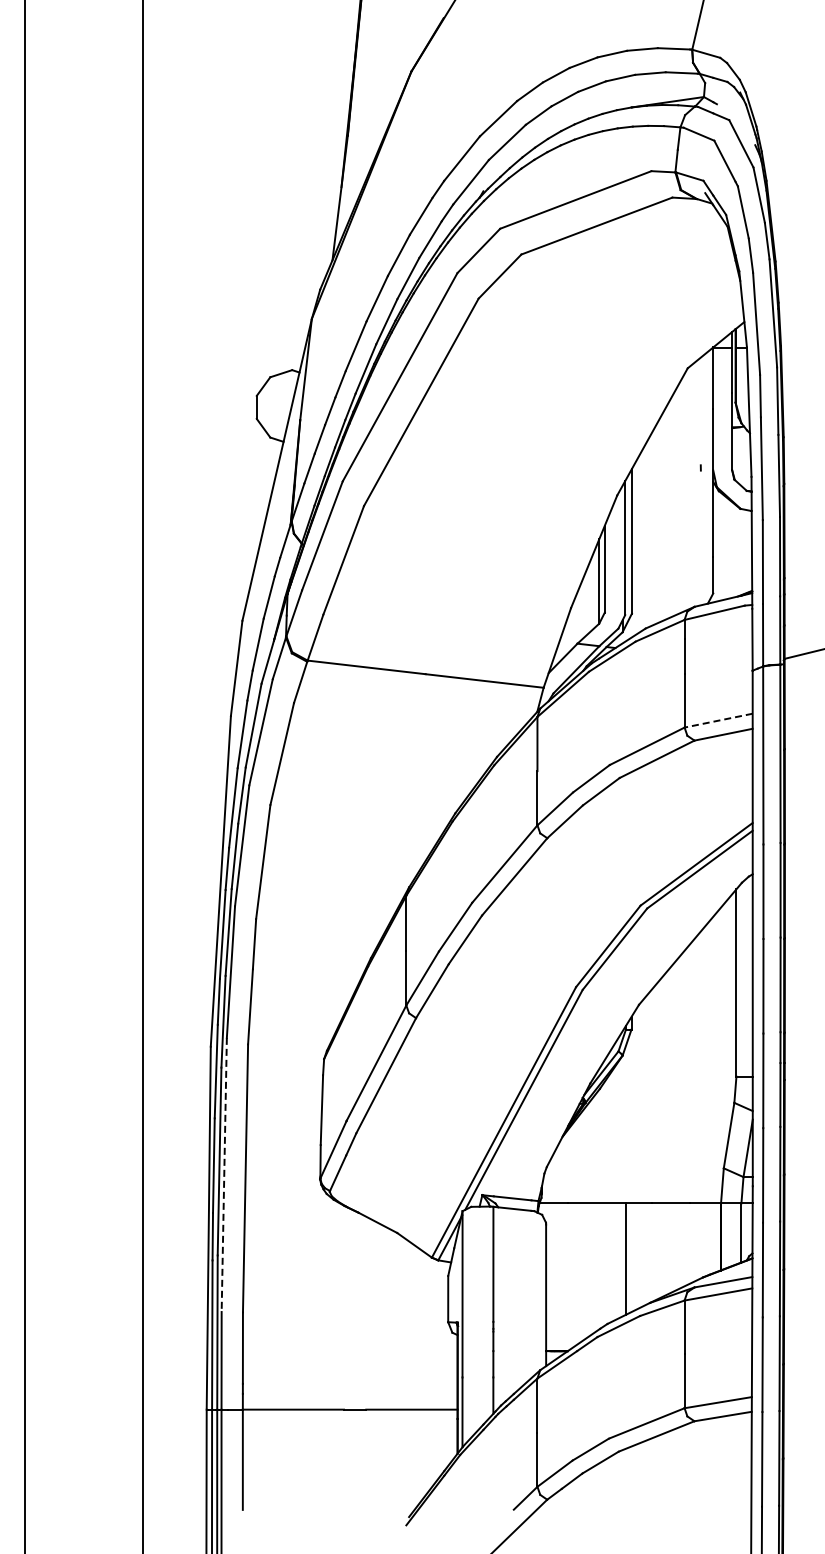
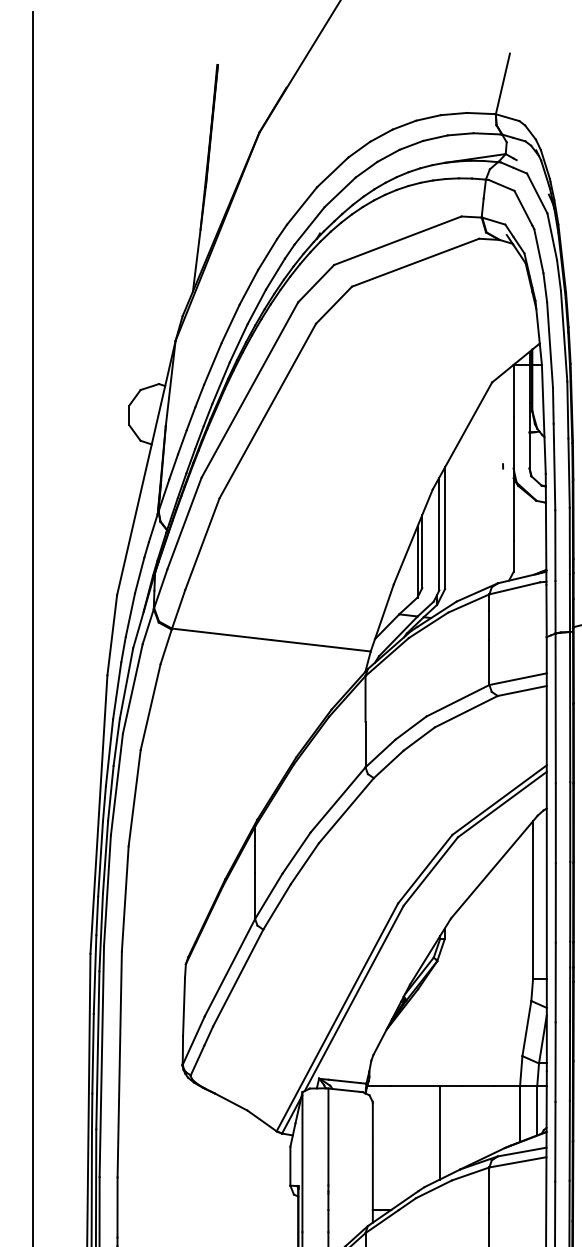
line: (718, 720) -> (517, 679), dashed -> solid
line: (224, 1175) -> (102, 1062), dashed -> solid

